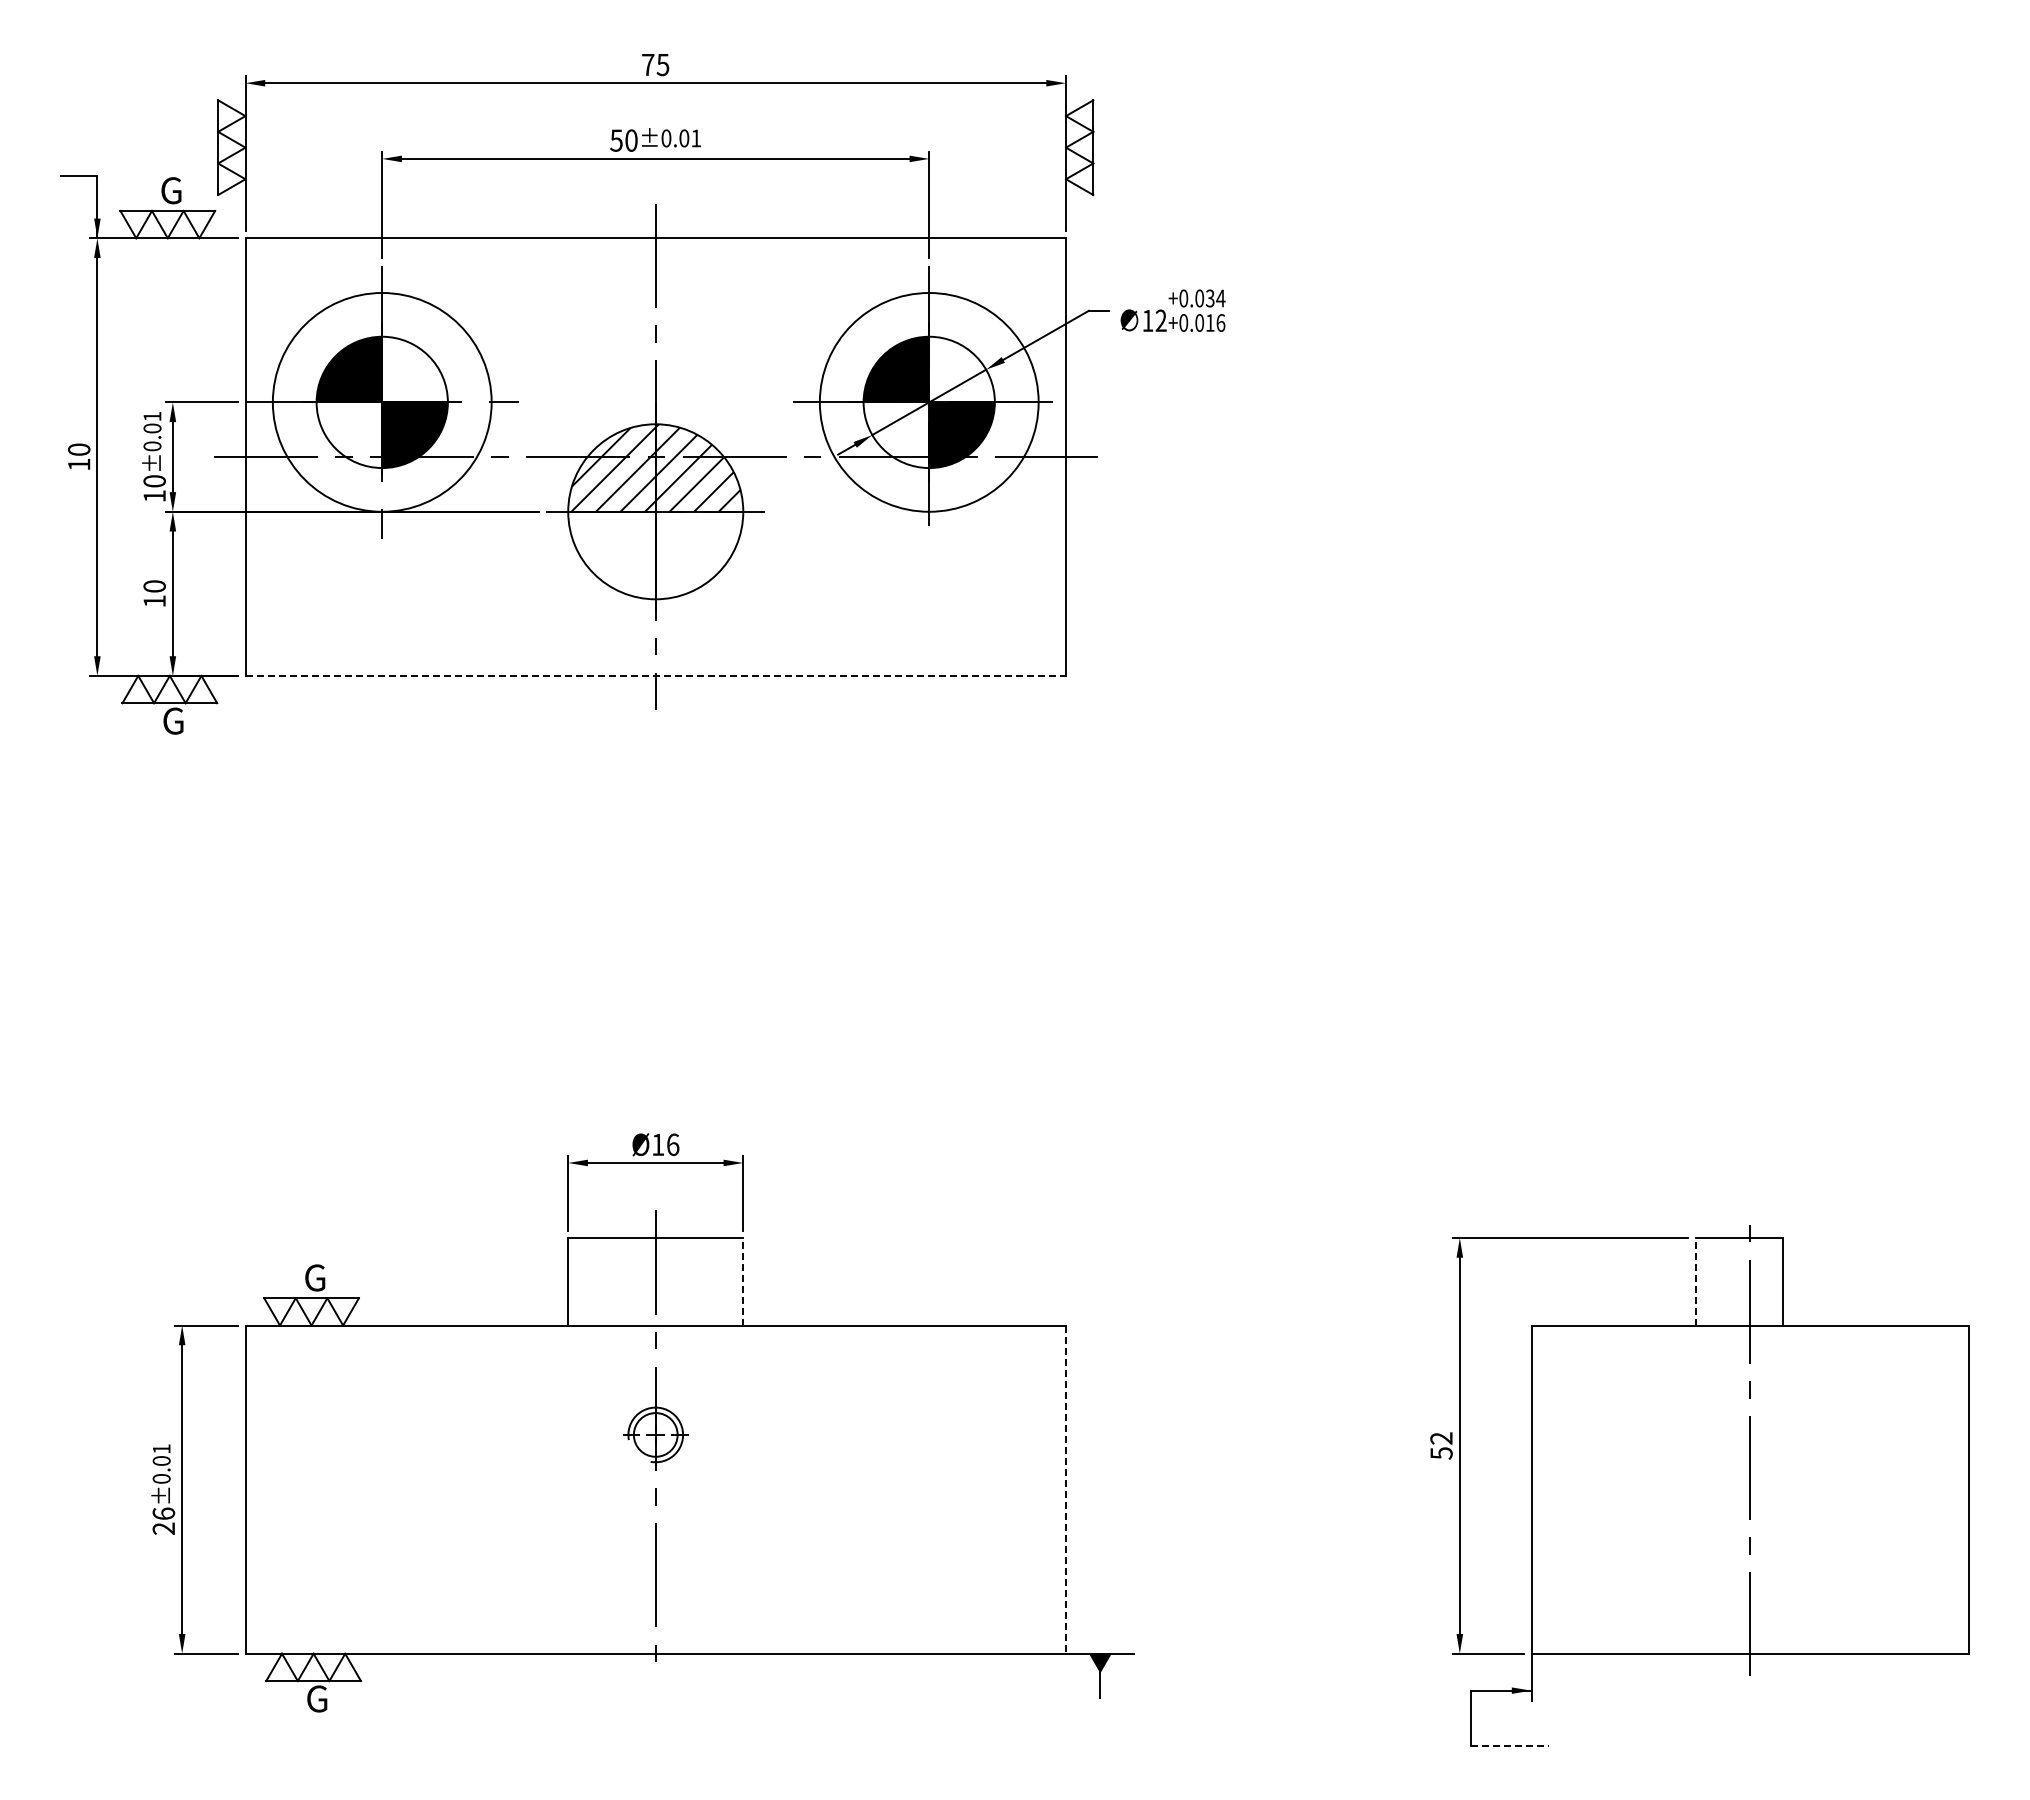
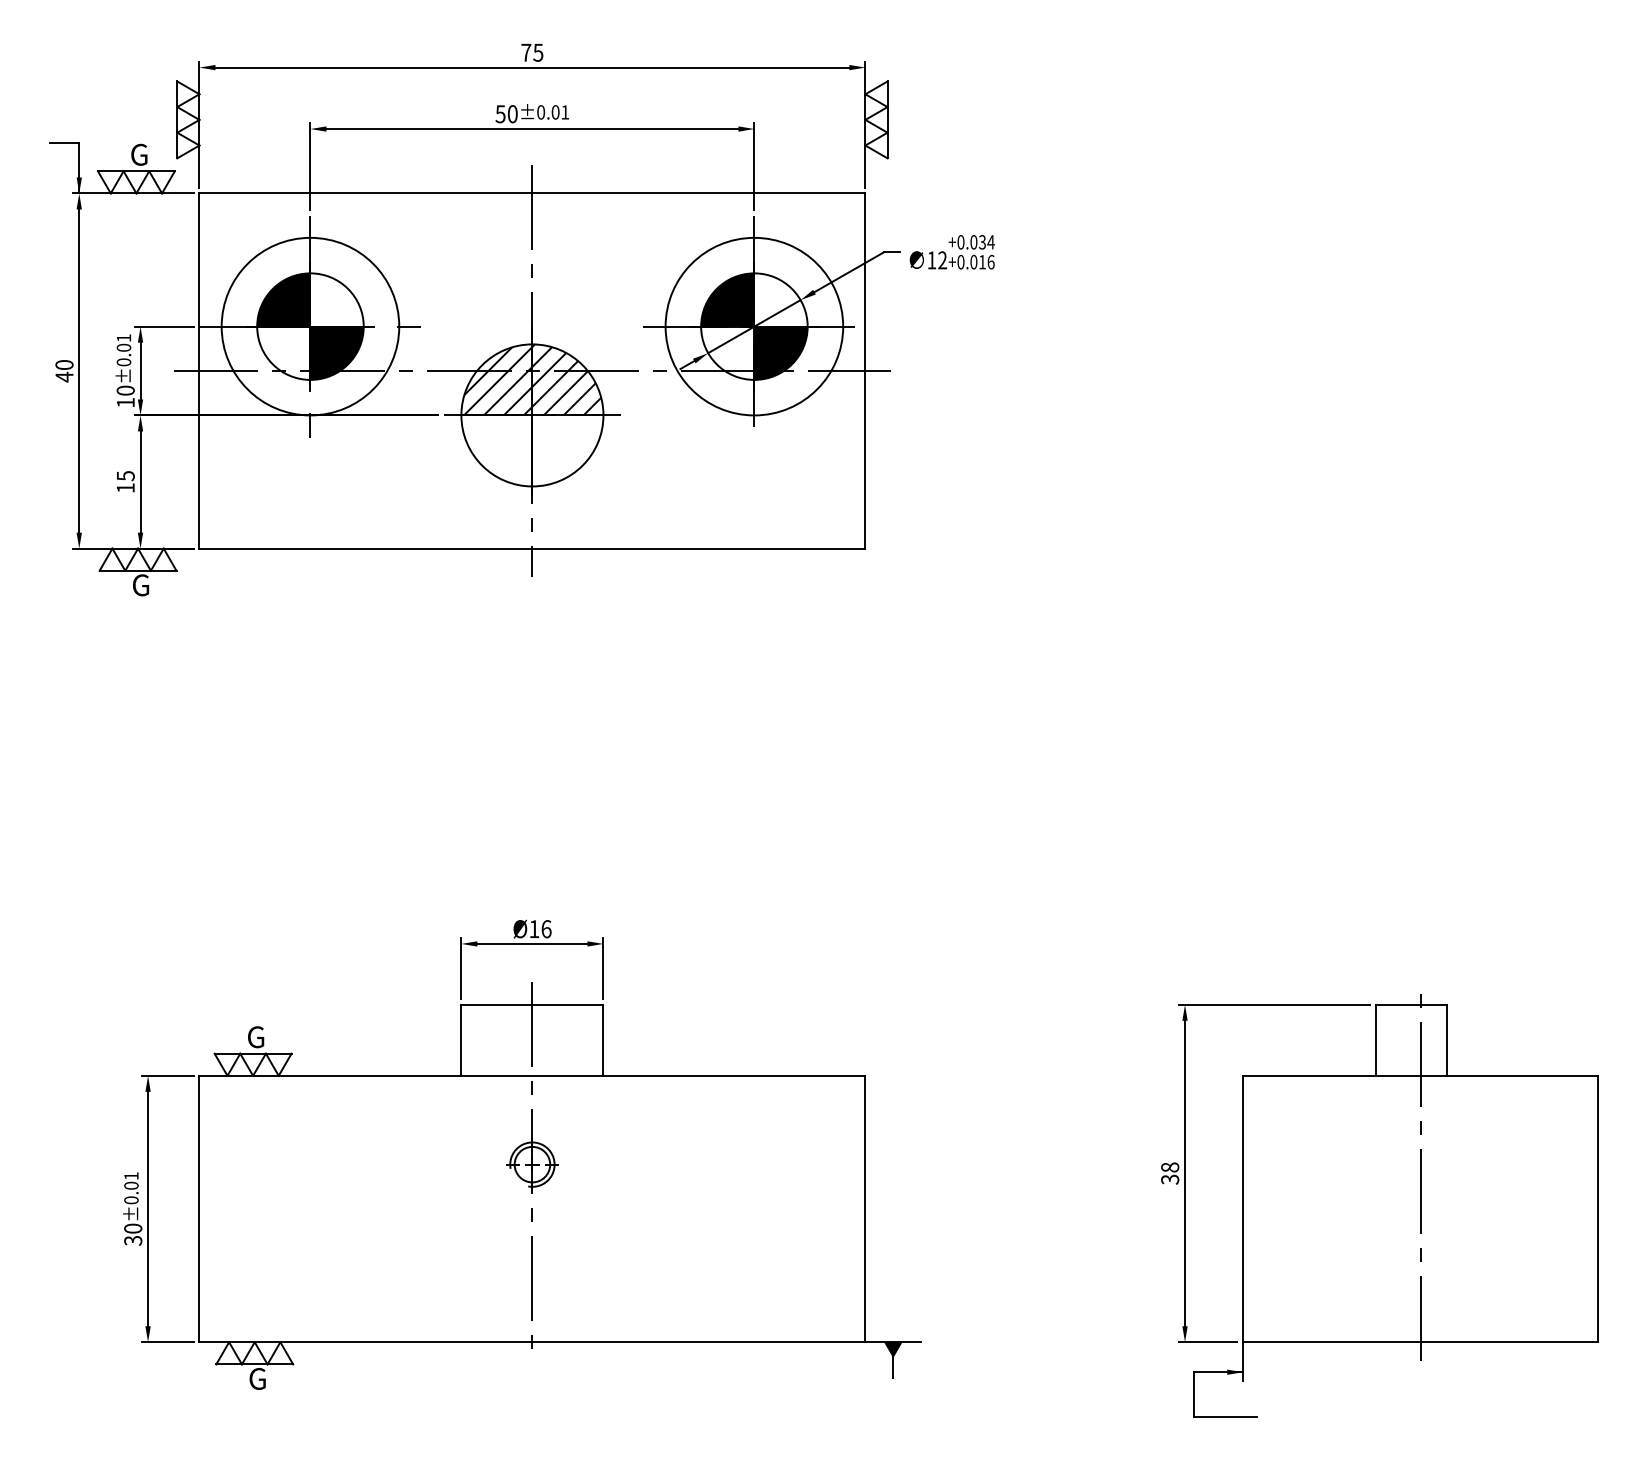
text: (79, 464) -> (64, 377), 10 -> 40
text: (154, 586) -> (125, 476), 10 -> 15
line: (656, 675) -> (533, 548), dashed -> solid
line: (743, 1281) -> (603, 1040), dashed -> solid
line: (1695, 1281) -> (1376, 1040), dashed -> solid
text: (1441, 1445) -> (1170, 1173), 52 -> 38
line: (1066, 1490) -> (865, 1209), dashed -> solid
text: (163, 1521) -> (132, 1234), 26 -> 30
line: (1509, 1745) -> (1225, 1416), dashed -> solid

